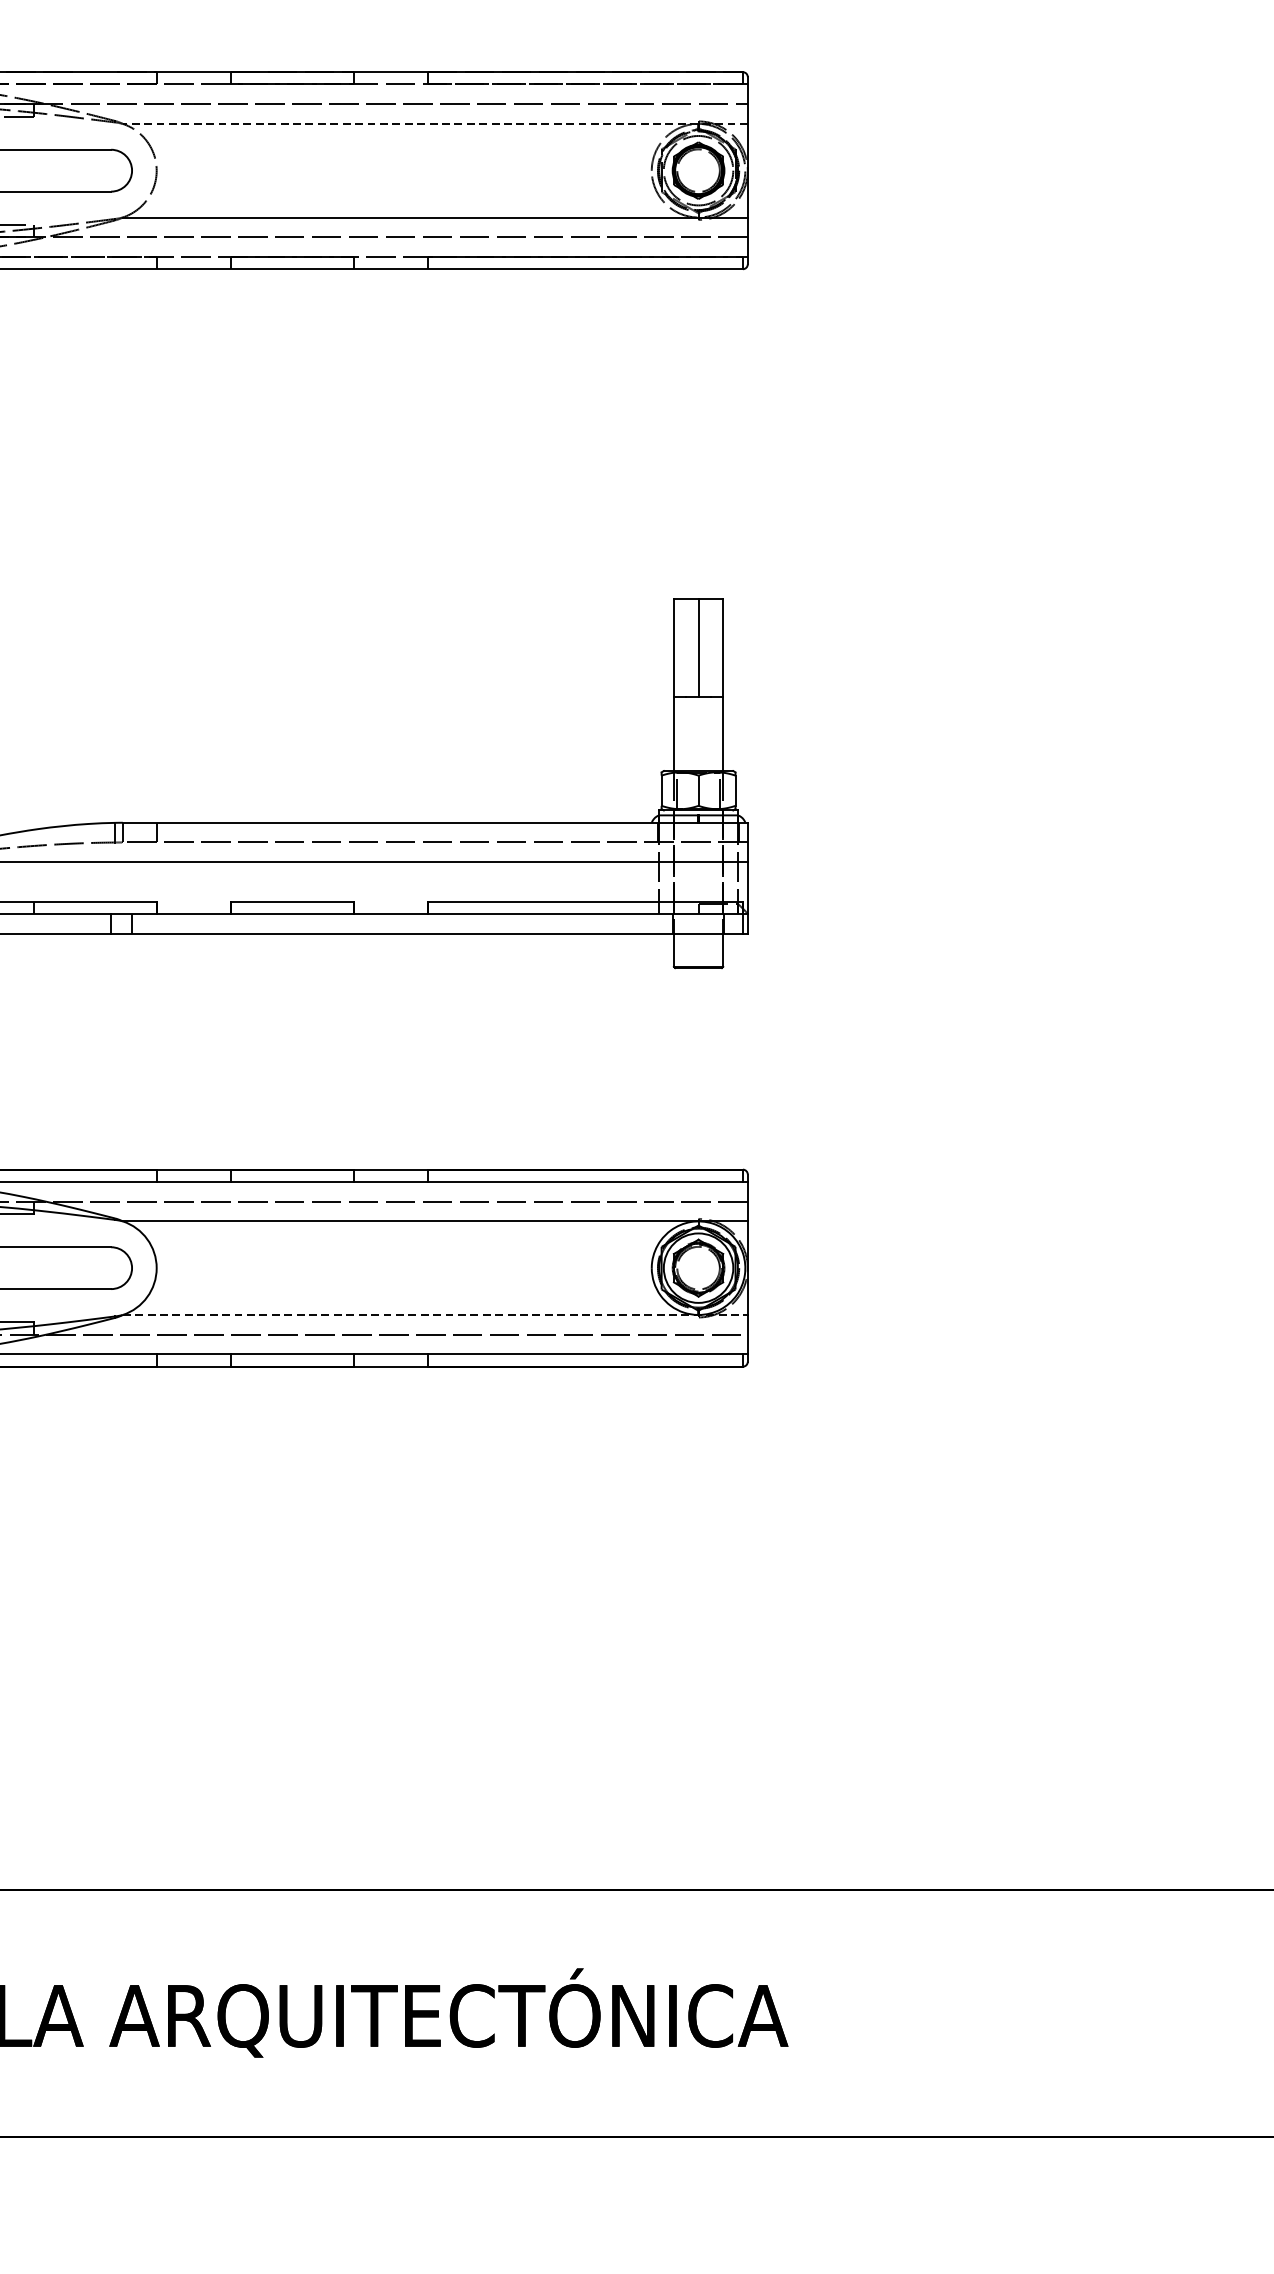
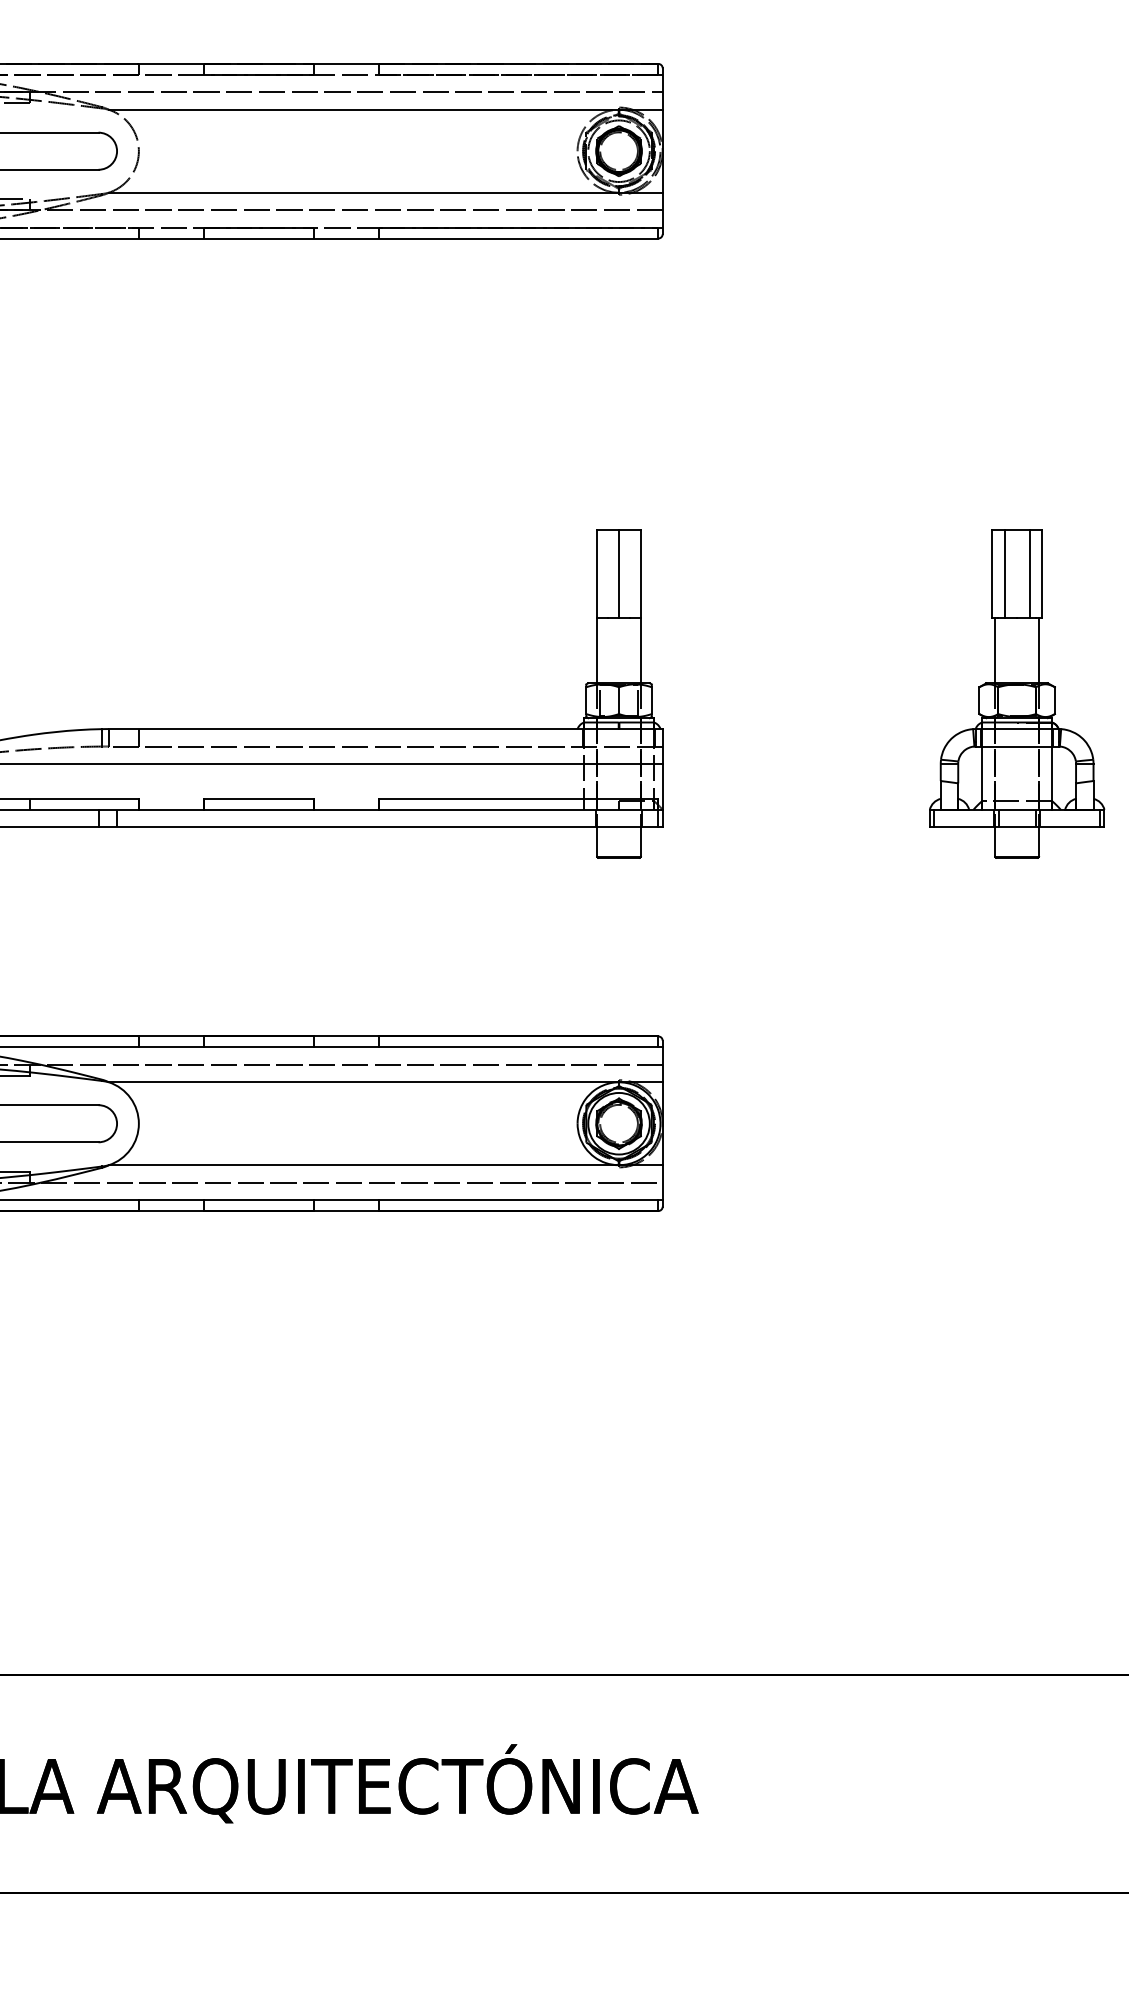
line: (434, 123) -> (385, 109), dashed -> solid
part: (1148, 782) -> (1017, 693), added
line: (434, 1315) -> (385, 1165), dashed -> solid

